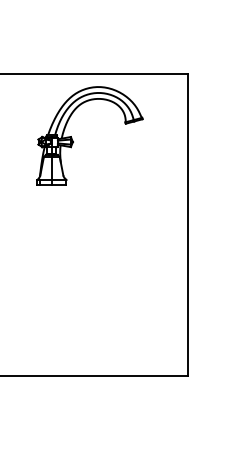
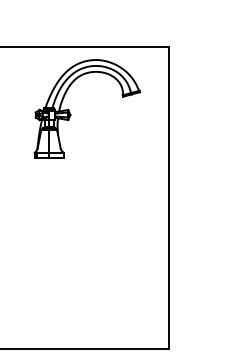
part: (73, 140) -> (70, 113), moved

